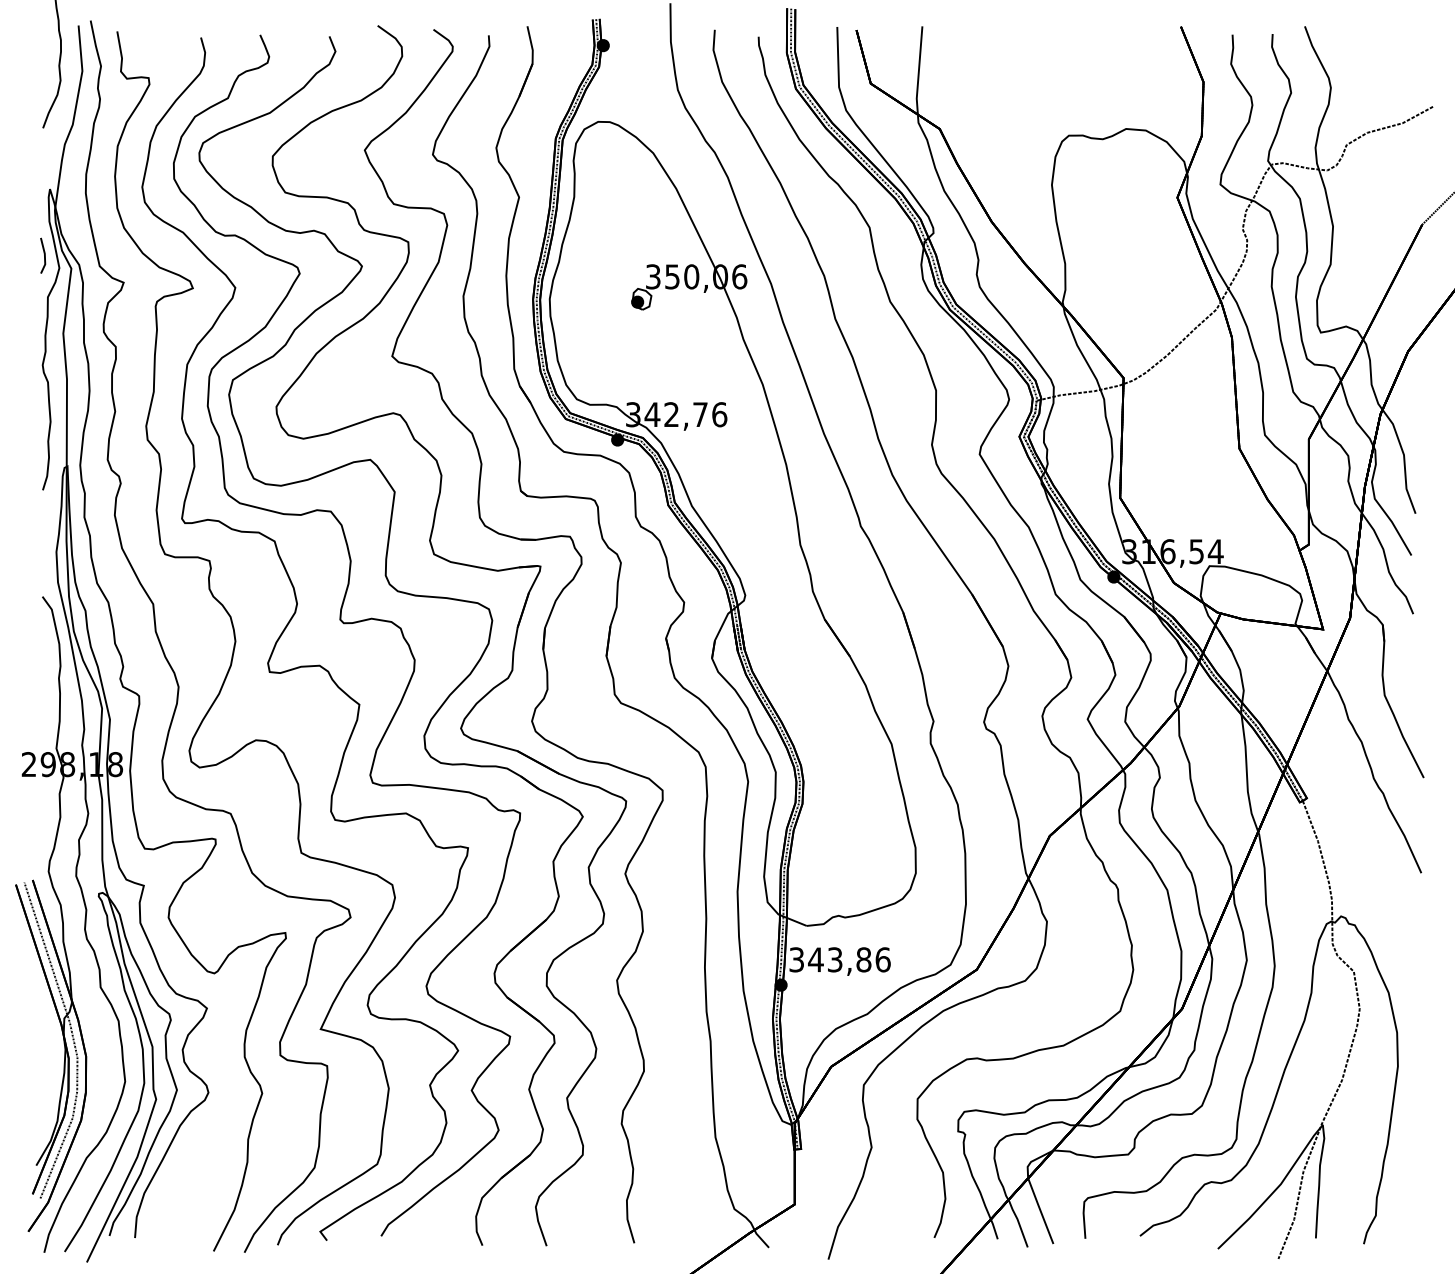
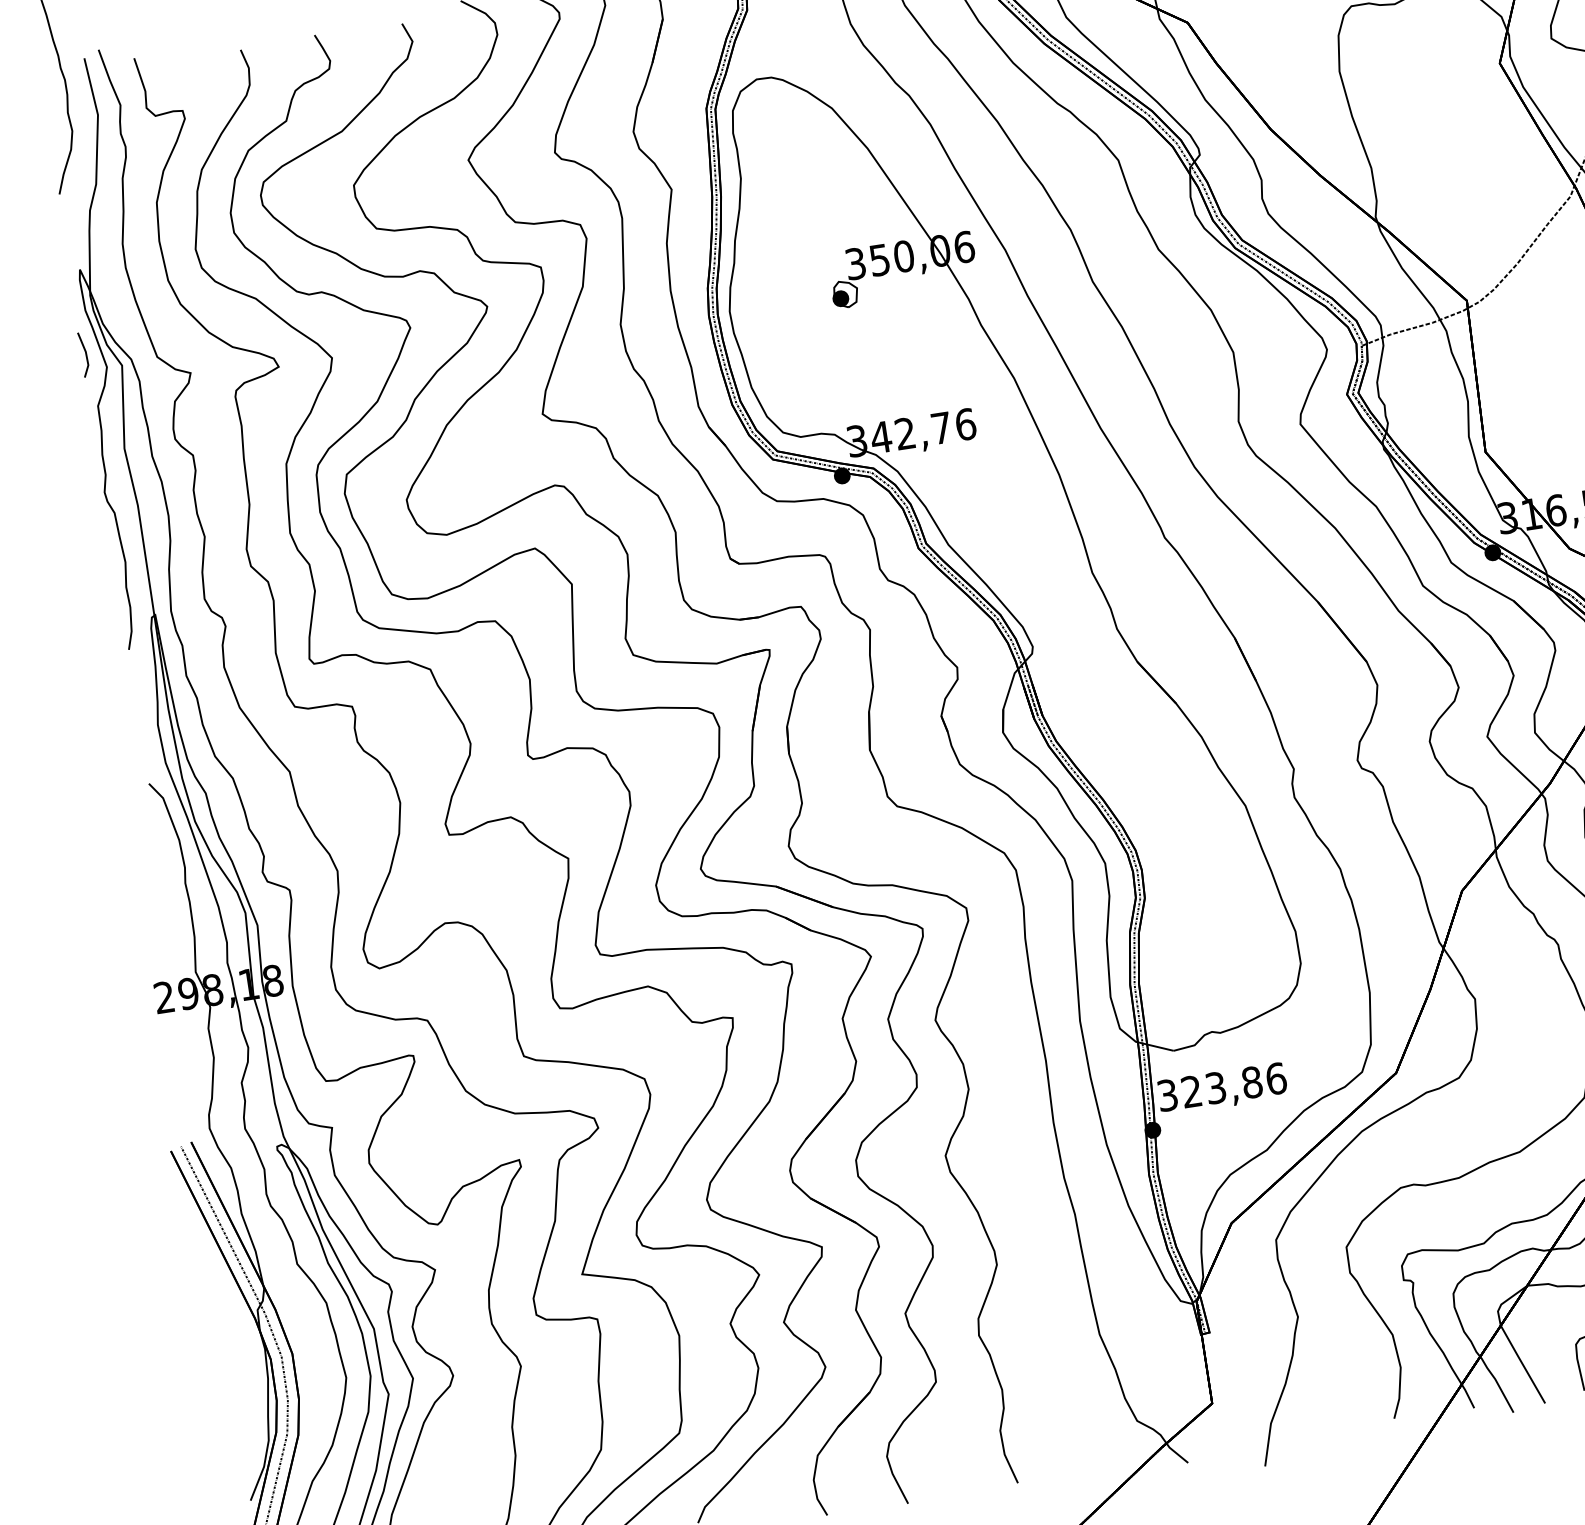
text: (815, 959) -> (1191, 1091), 343,86 -> 323,86

